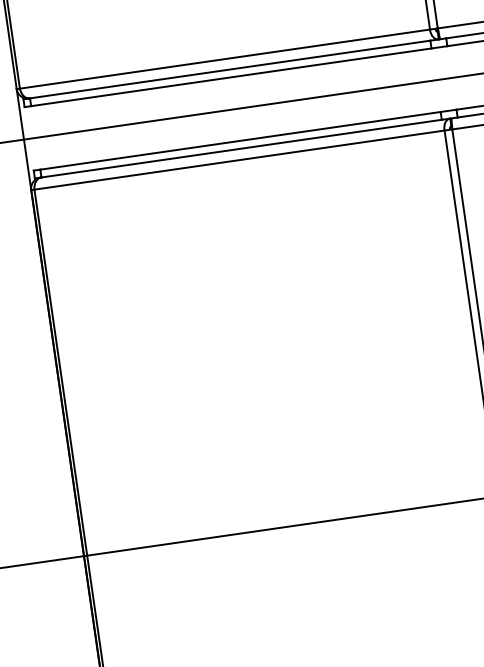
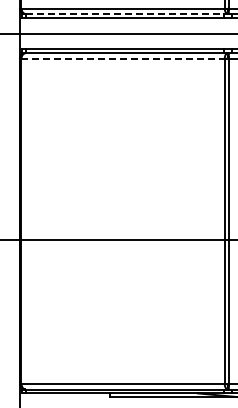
line: (231, 68) -> (125, 13), solid -> dashed
line: (240, 159) -> (123, 58), solid -> dashed

